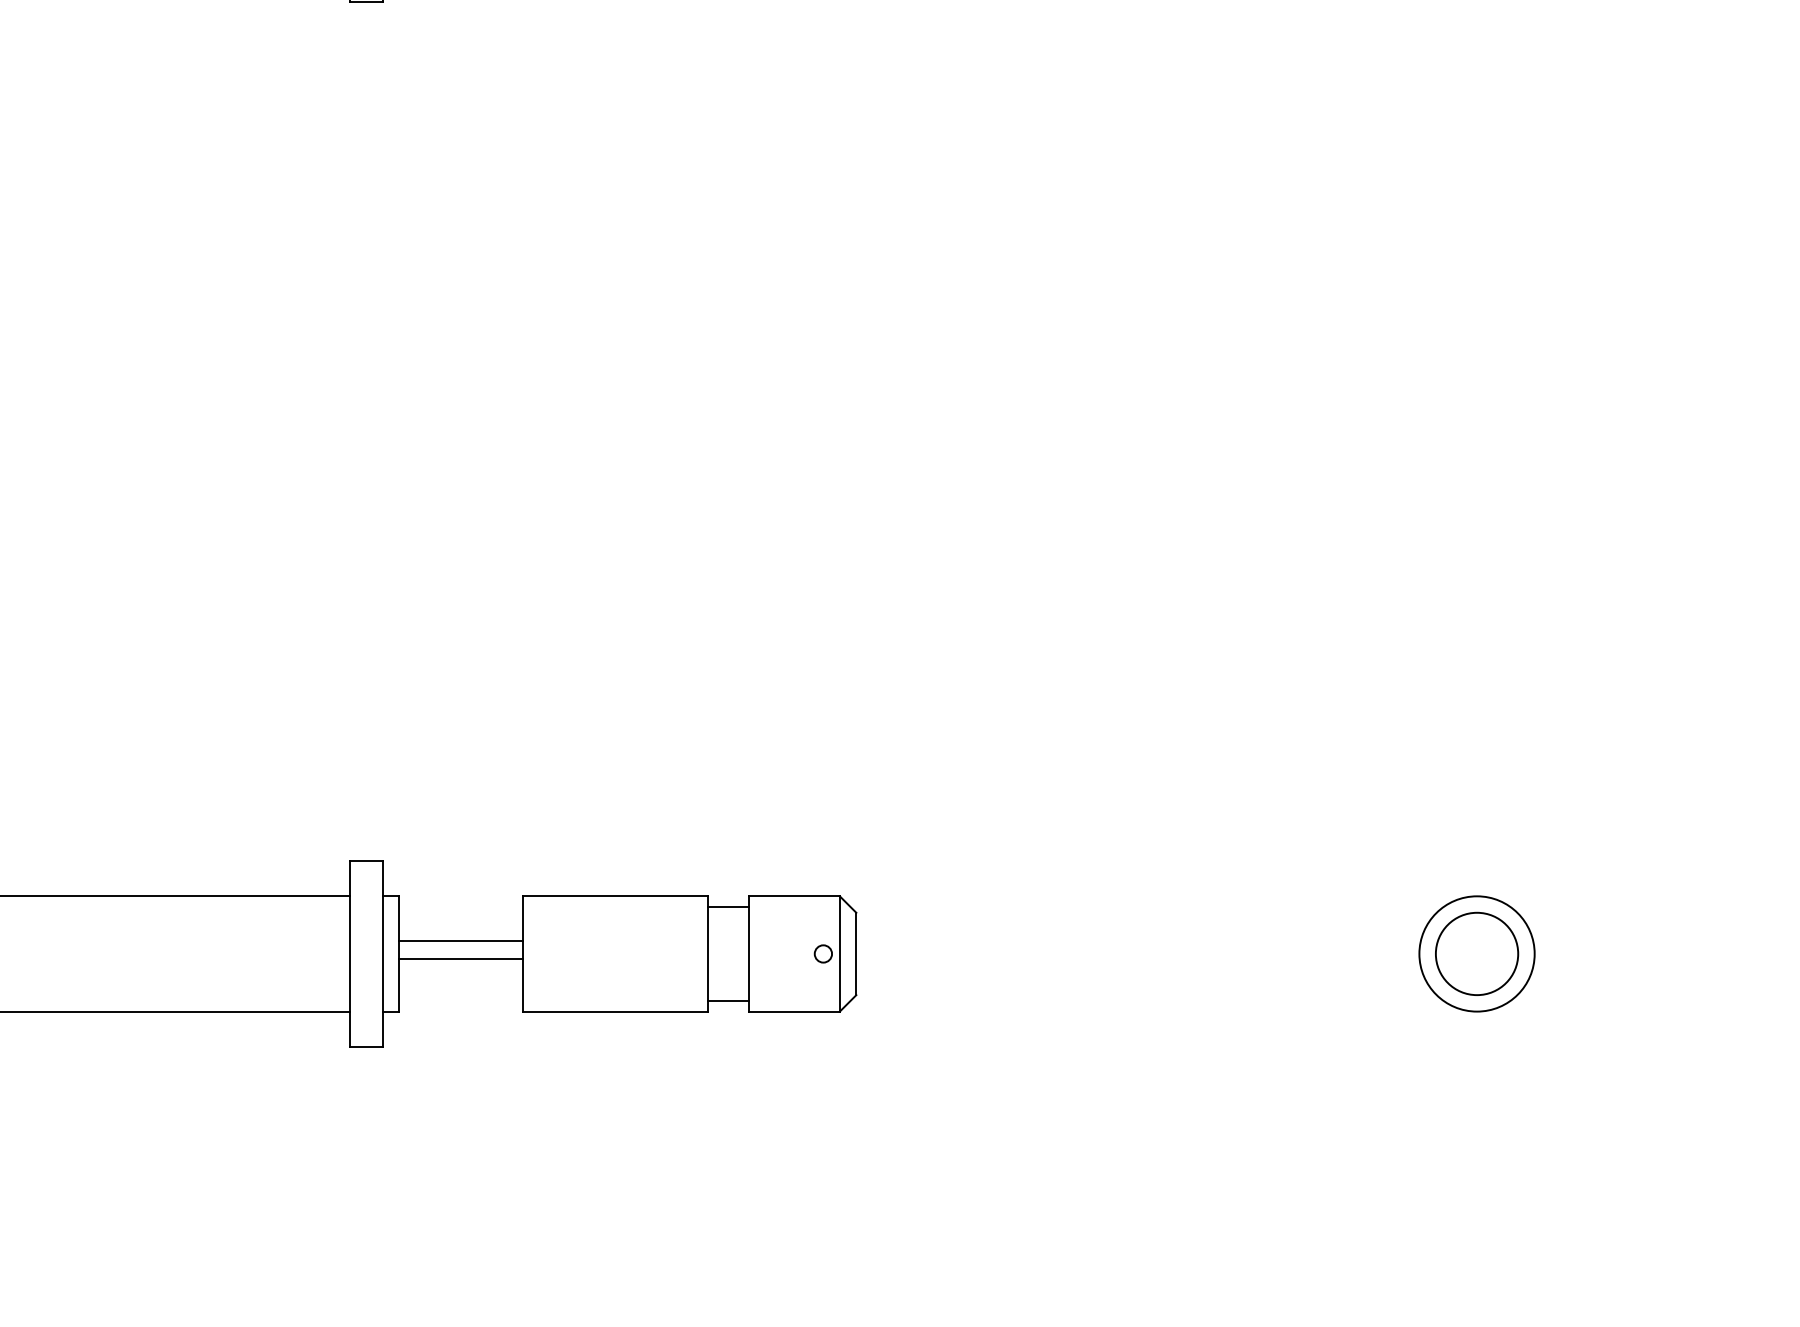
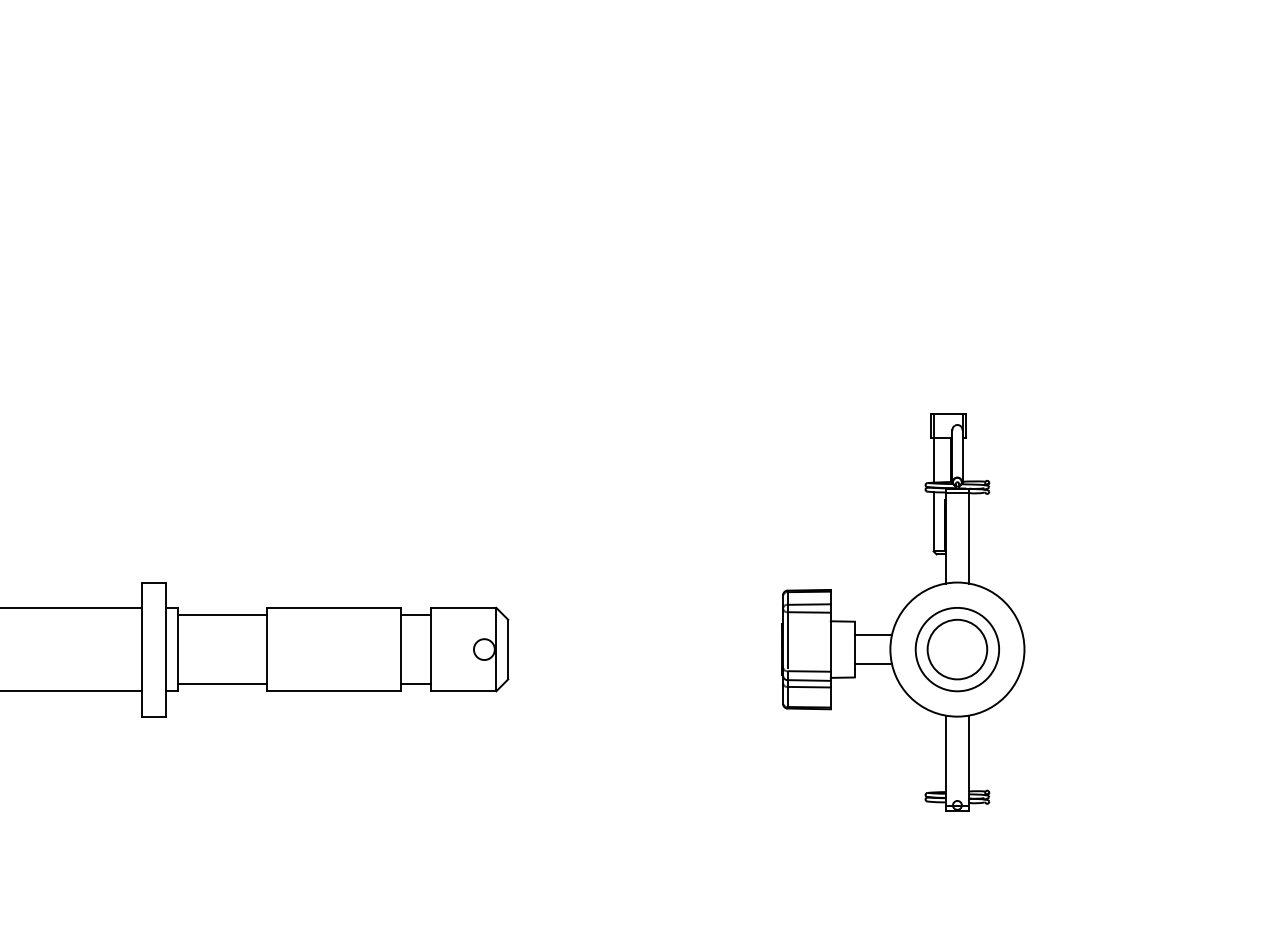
part: (1402, 902) -> (903, 612), added
line: (460, 941) -> (221, 683), moved
circle: (823, 953) -> (484, 649), size x1.67
line: (460, 958) -> (221, 615), moved

